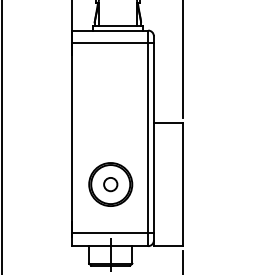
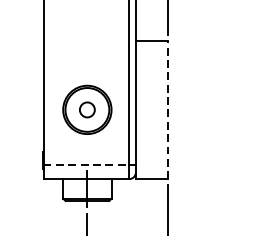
line: (182, 184) -> (167, 109), solid -> dashed
line: (110, 233) -> (87, 164), solid -> dashed

